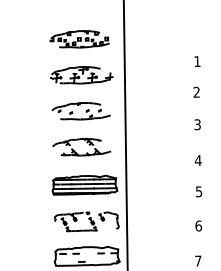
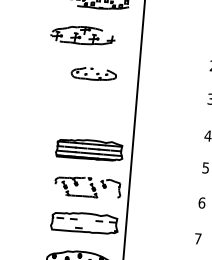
part: (81, 75) -> (82, 35), moved
part: (80, 111) -> (92, 73), size x0.7
part: (79, 140) -> (88, 103), removed

